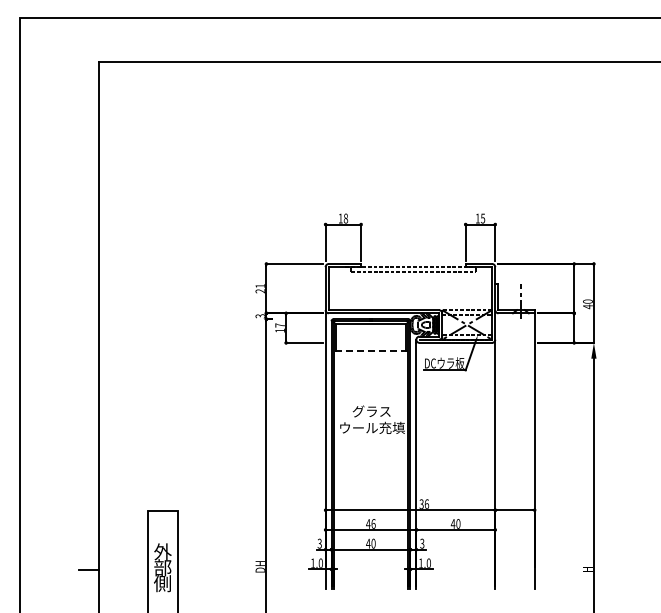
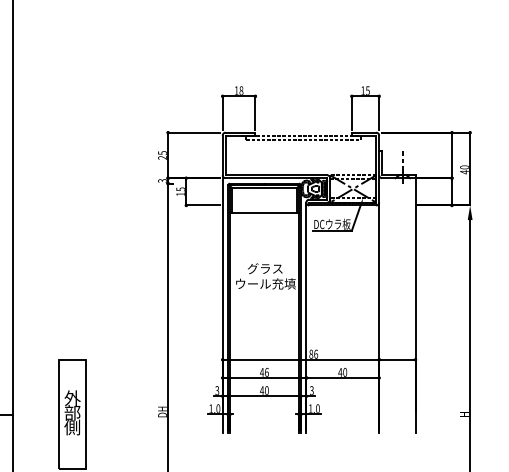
text: (259, 286) -> (161, 153), 21 -> 25
text: (279, 325) -> (180, 189), 17 -> 15
line: (370, 350) -> (264, 212), dashed -> solid
text: (421, 503) -> (311, 353), 36 -> 86

